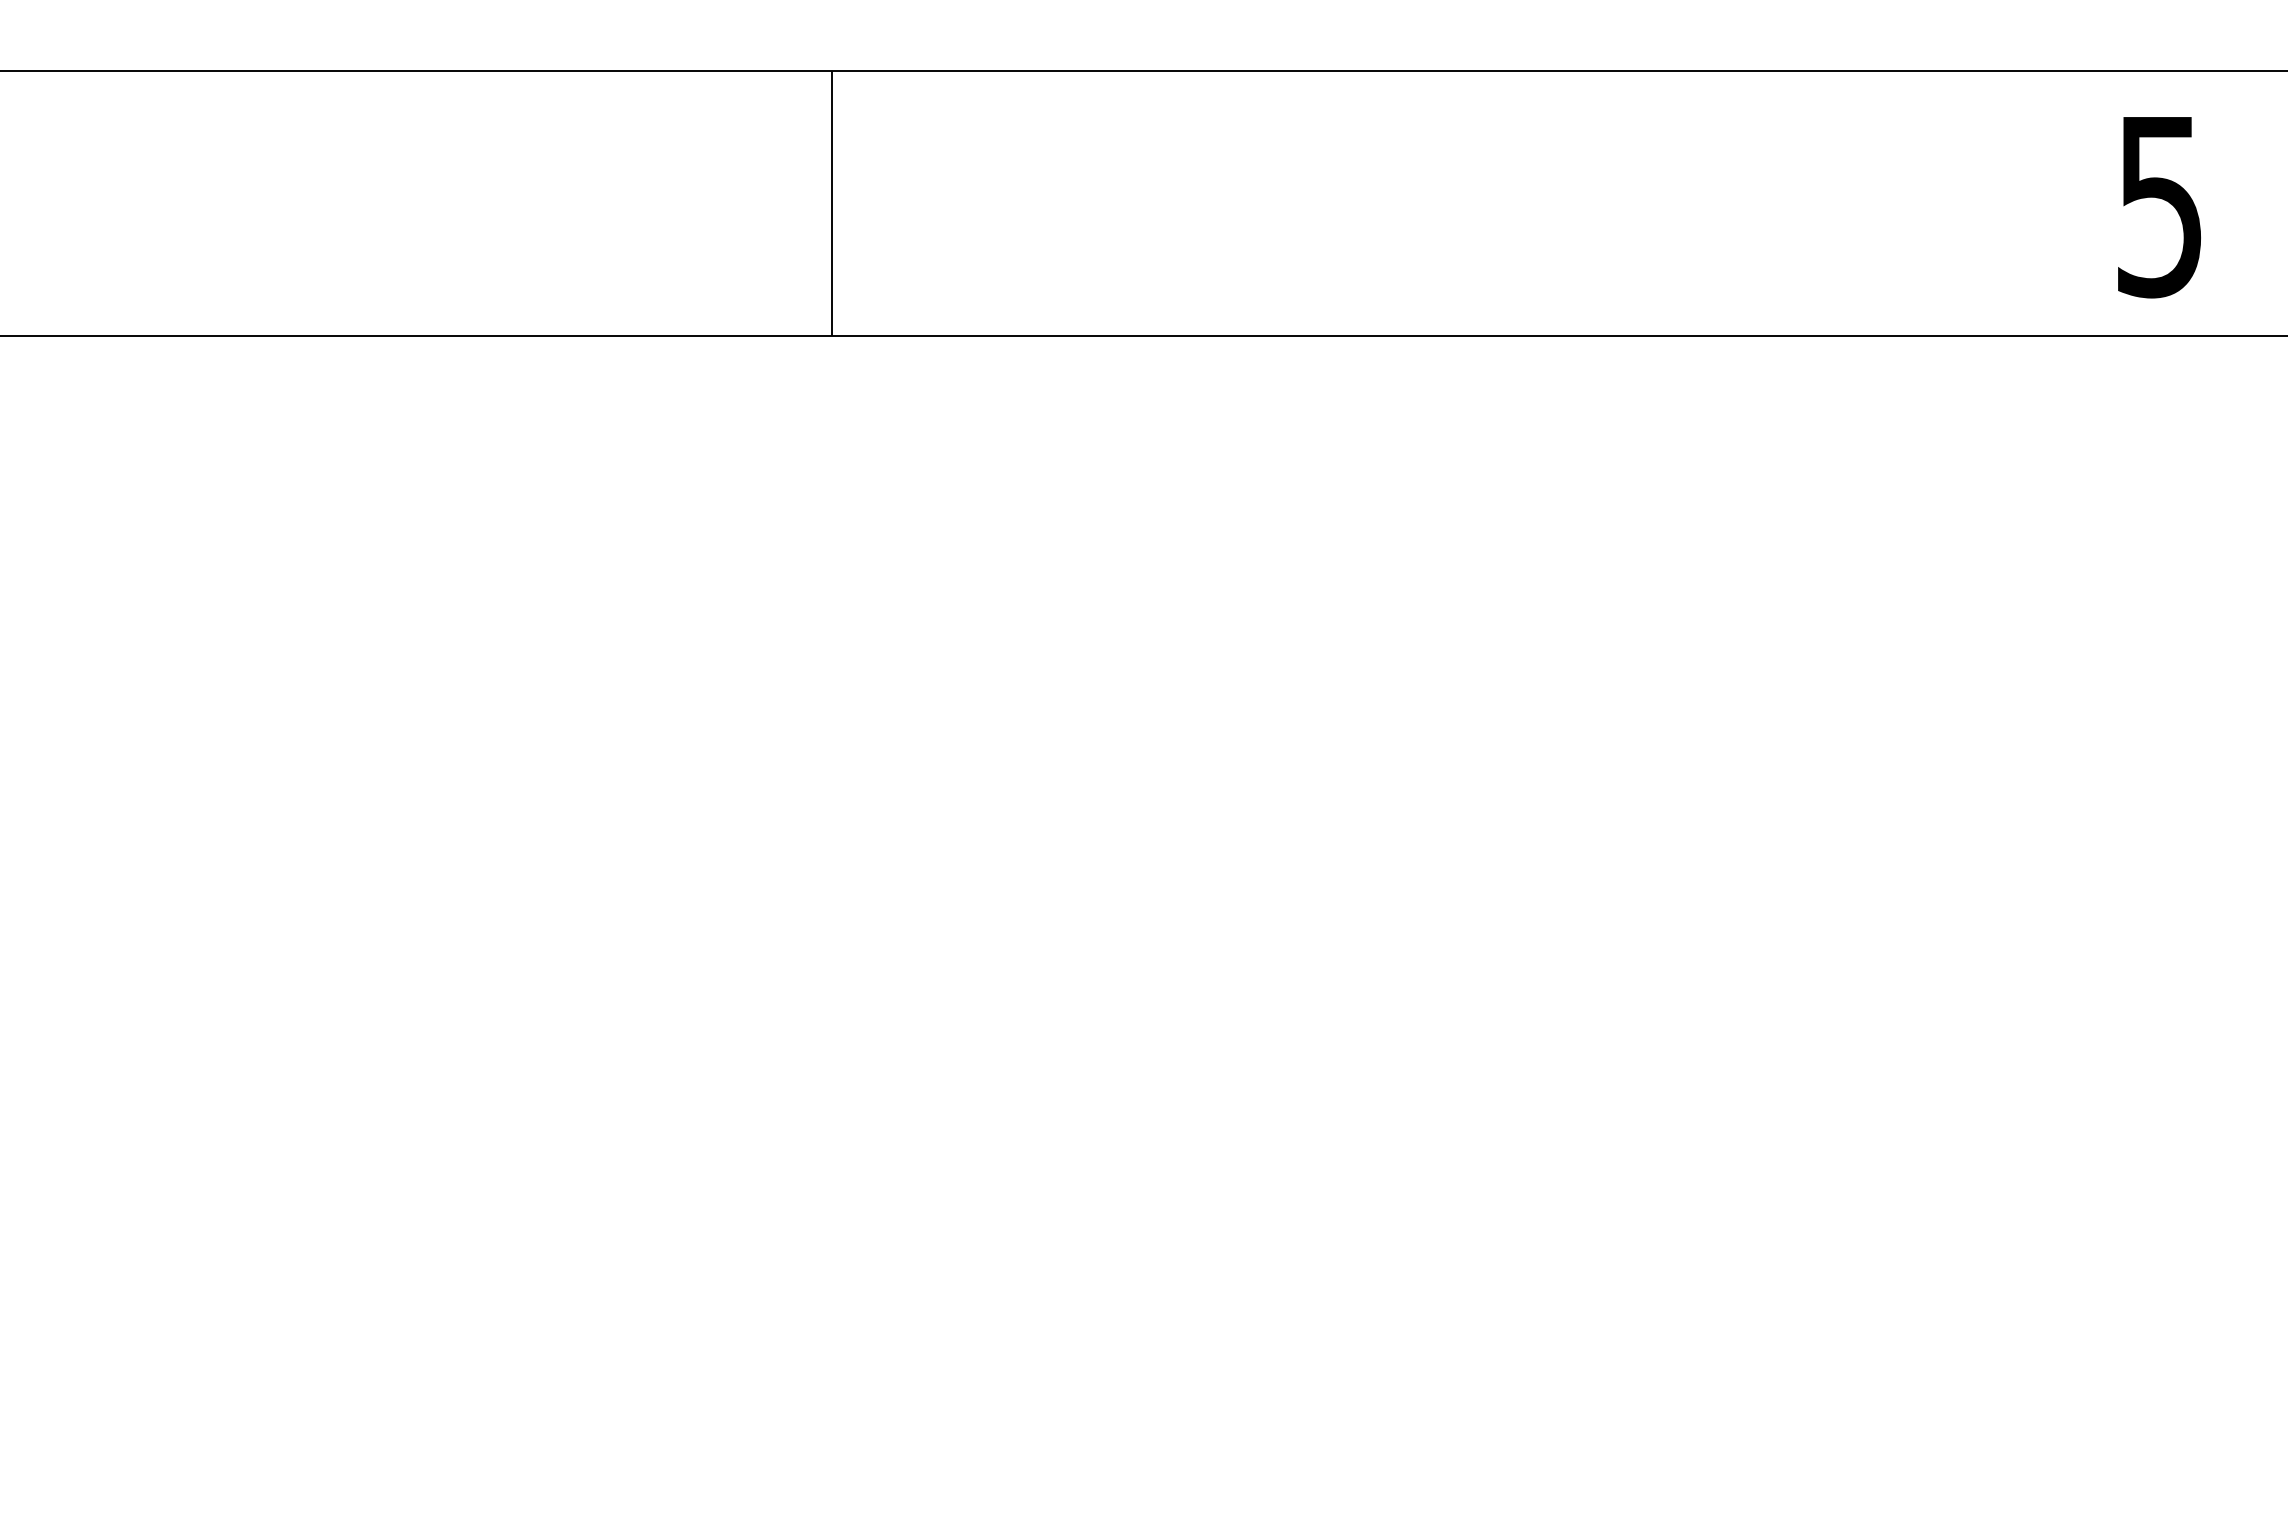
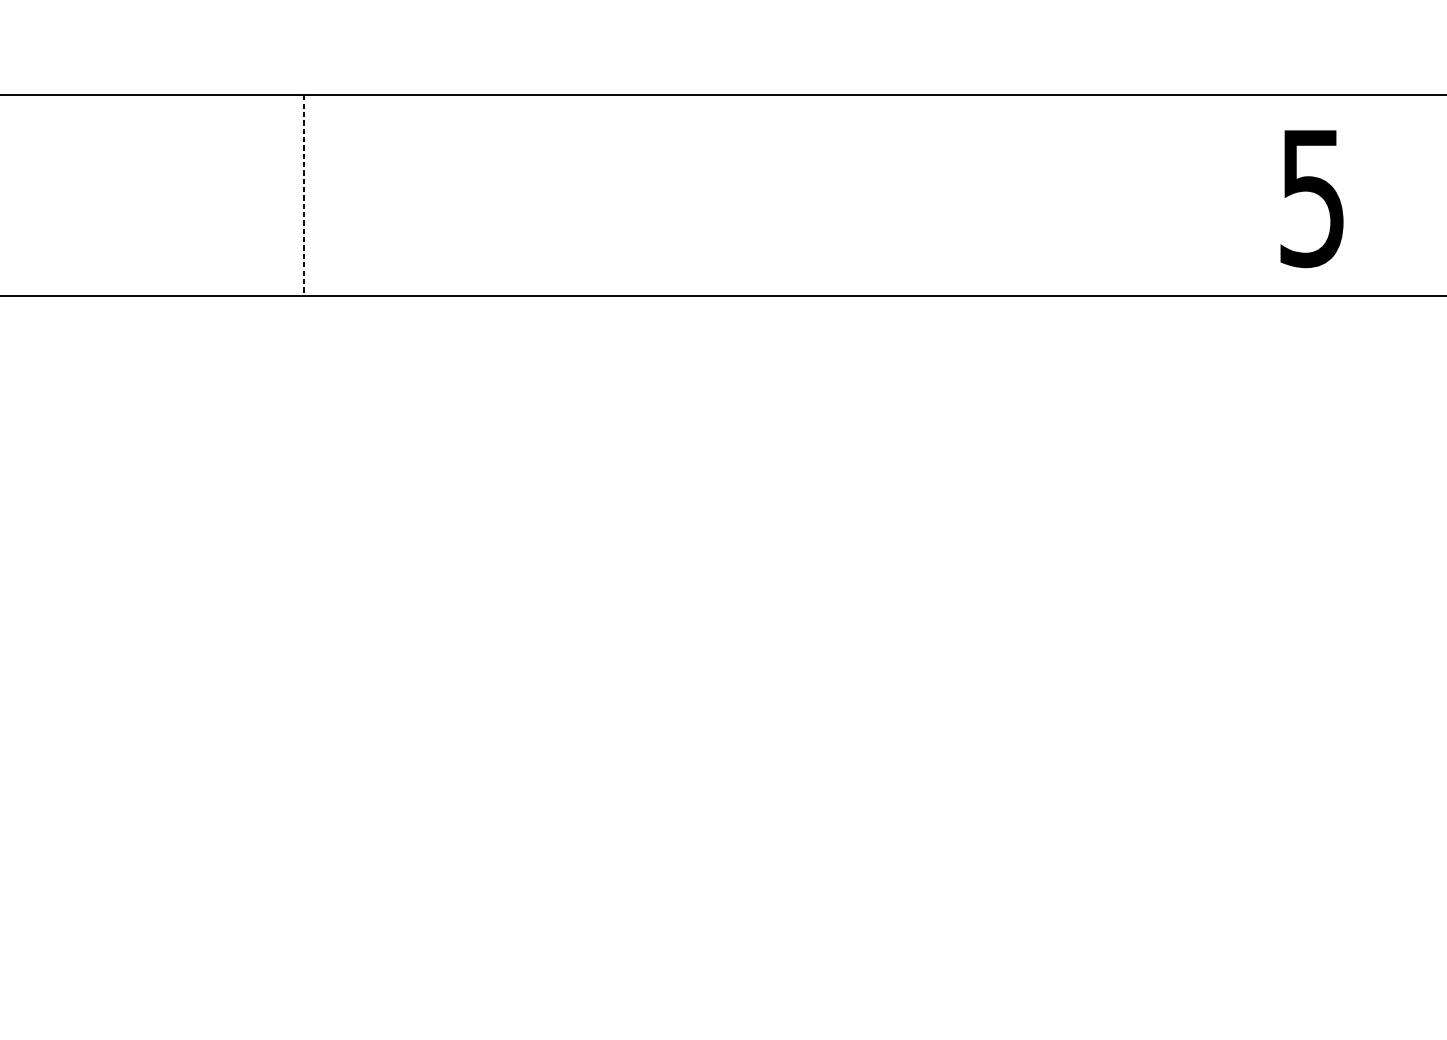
line: (832, 203) -> (304, 196), solid -> dashed

